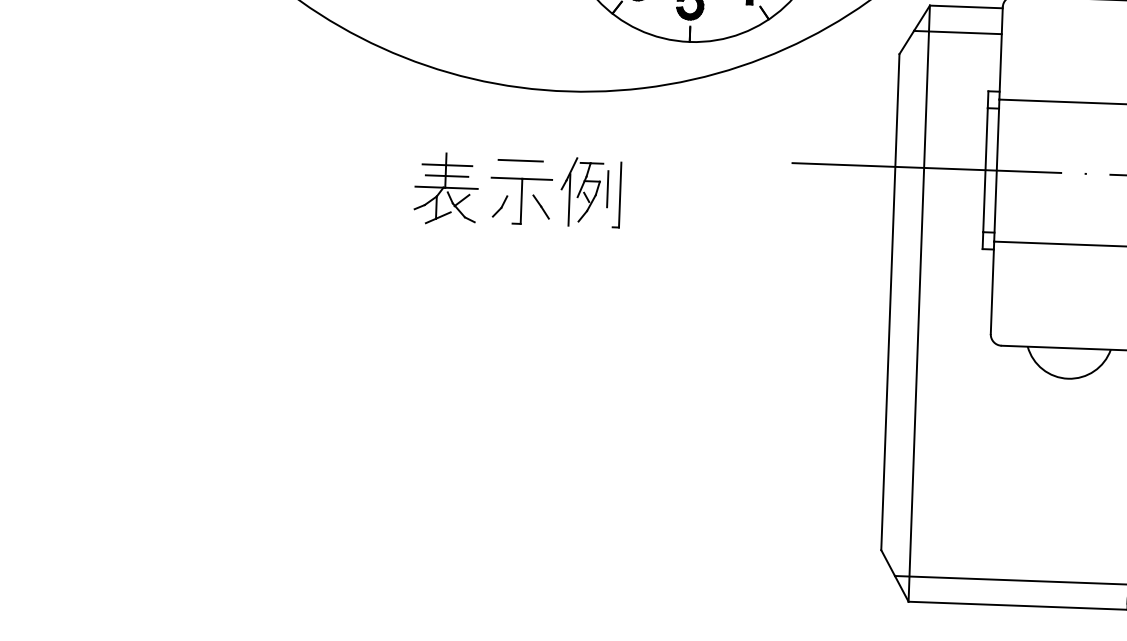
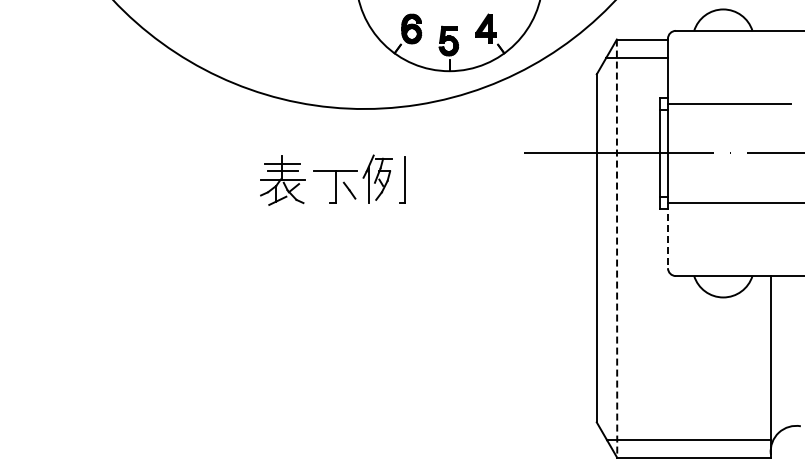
line: (519, 160) -> (333, 158), removed
line: (607, 189) -> (395, 176), removed
part: (499, 206) -> (320, 191), removed
line: (991, 288) -> (667, 236), solid -> dashed
line: (919, 304) -> (617, 249), solid -> dashed

